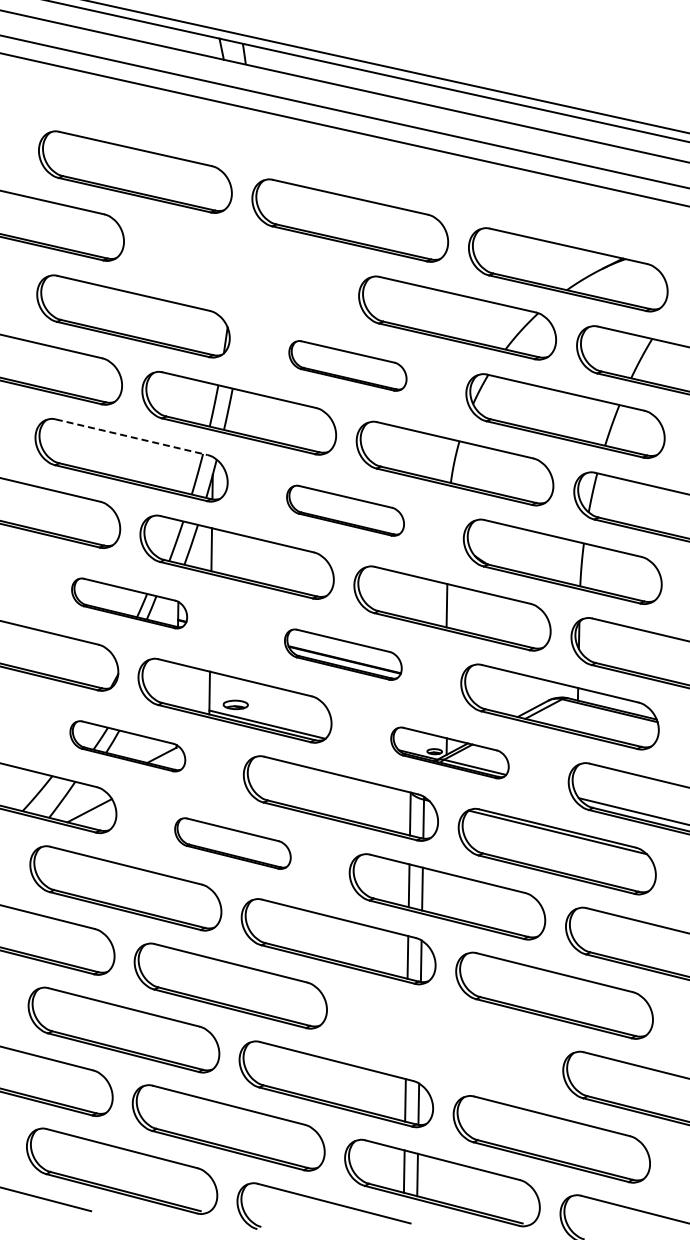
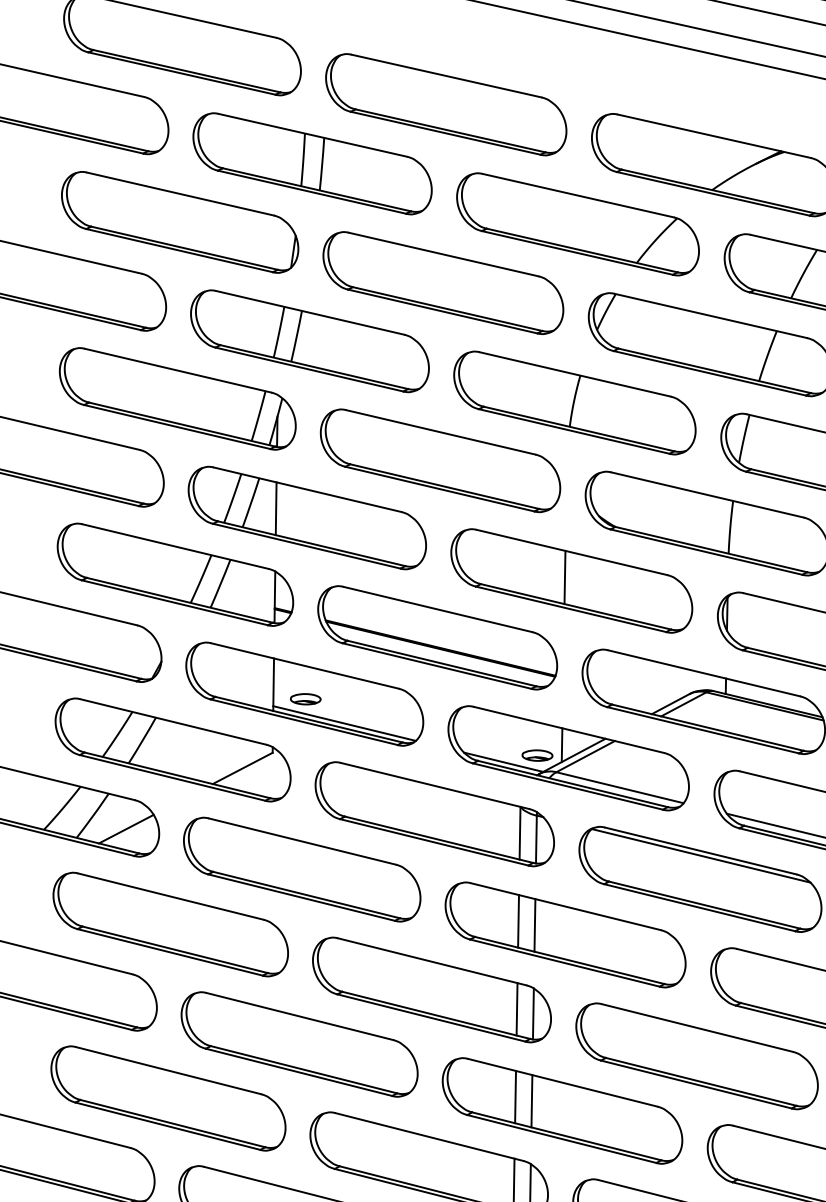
part: (241, 268) -> (312, 163), added
part: (347, 365) -> (442, 282), size x1.67
line: (131, 437) -> (177, 370), dashed -> solid
part: (345, 510) -> (440, 460), size x1.67
part: (129, 603) -> (175, 574), size x1.67
part: (343, 654) -> (437, 637), size x1.67
part: (127, 746) -> (172, 750), size x1.67
part: (449, 752) -> (568, 757), size x1.67
part: (232, 843) -> (301, 869), size x1.67
part: (444, 1040) -> (561, 1111), added

